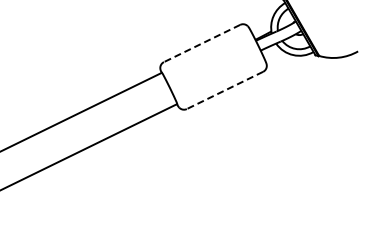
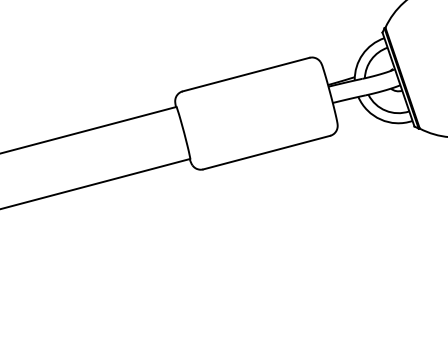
line: (201, 43) -> (245, 74), dashed -> solid
line: (224, 90) -> (265, 152), dashed -> solid

